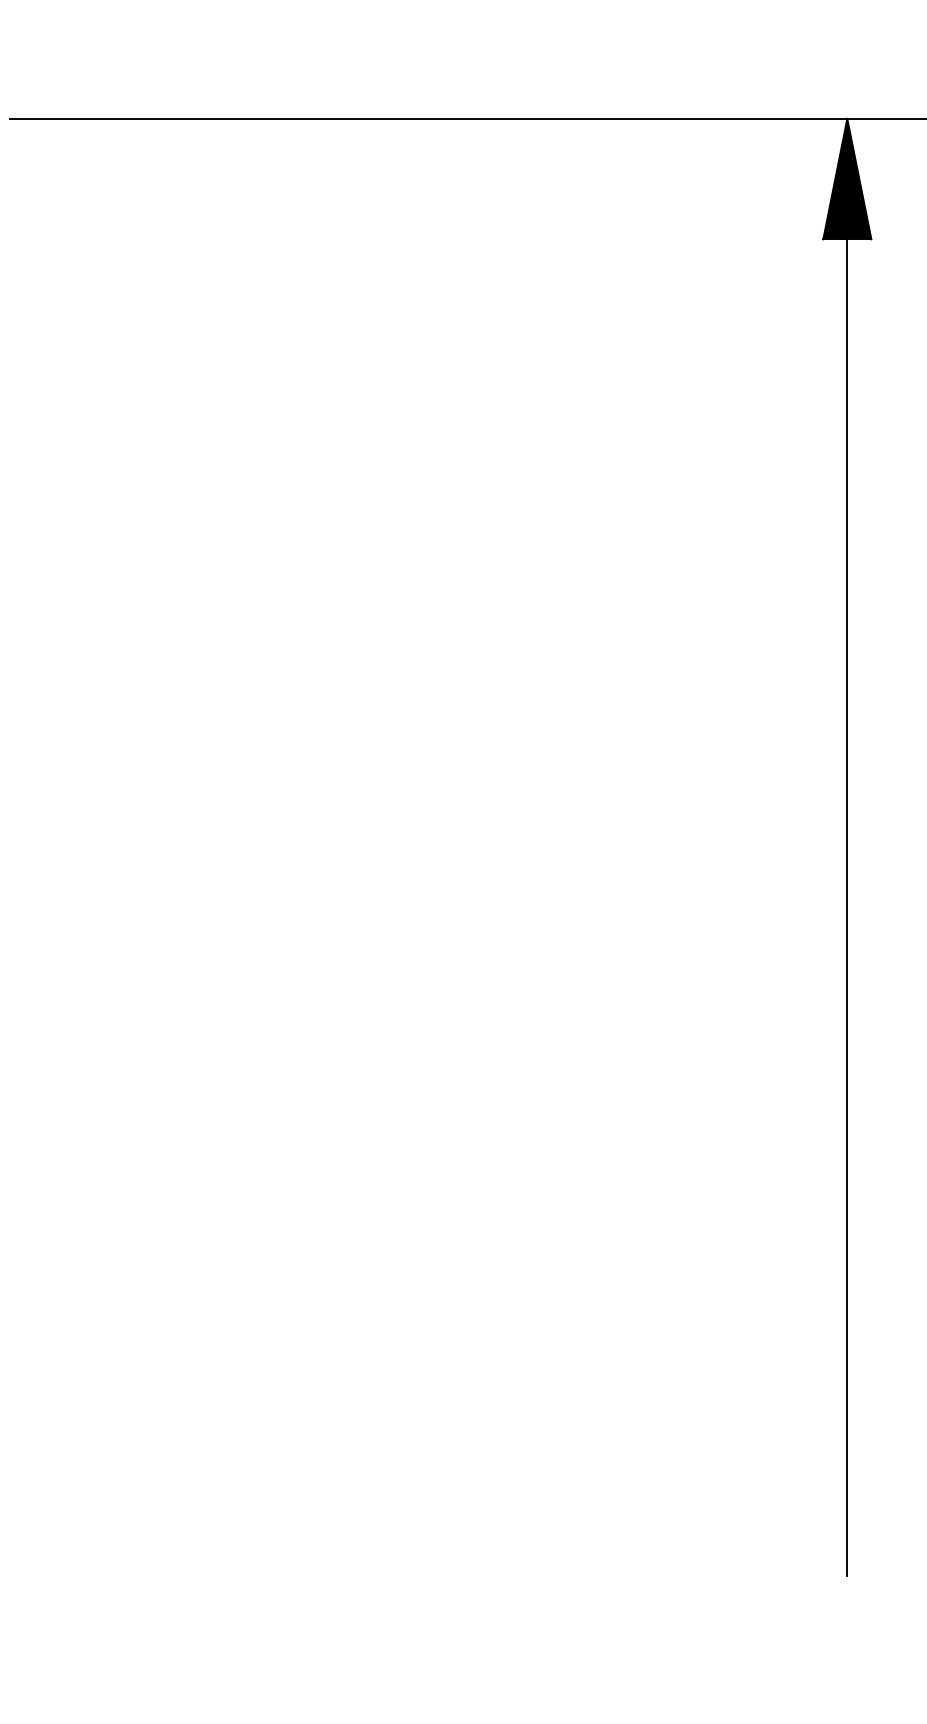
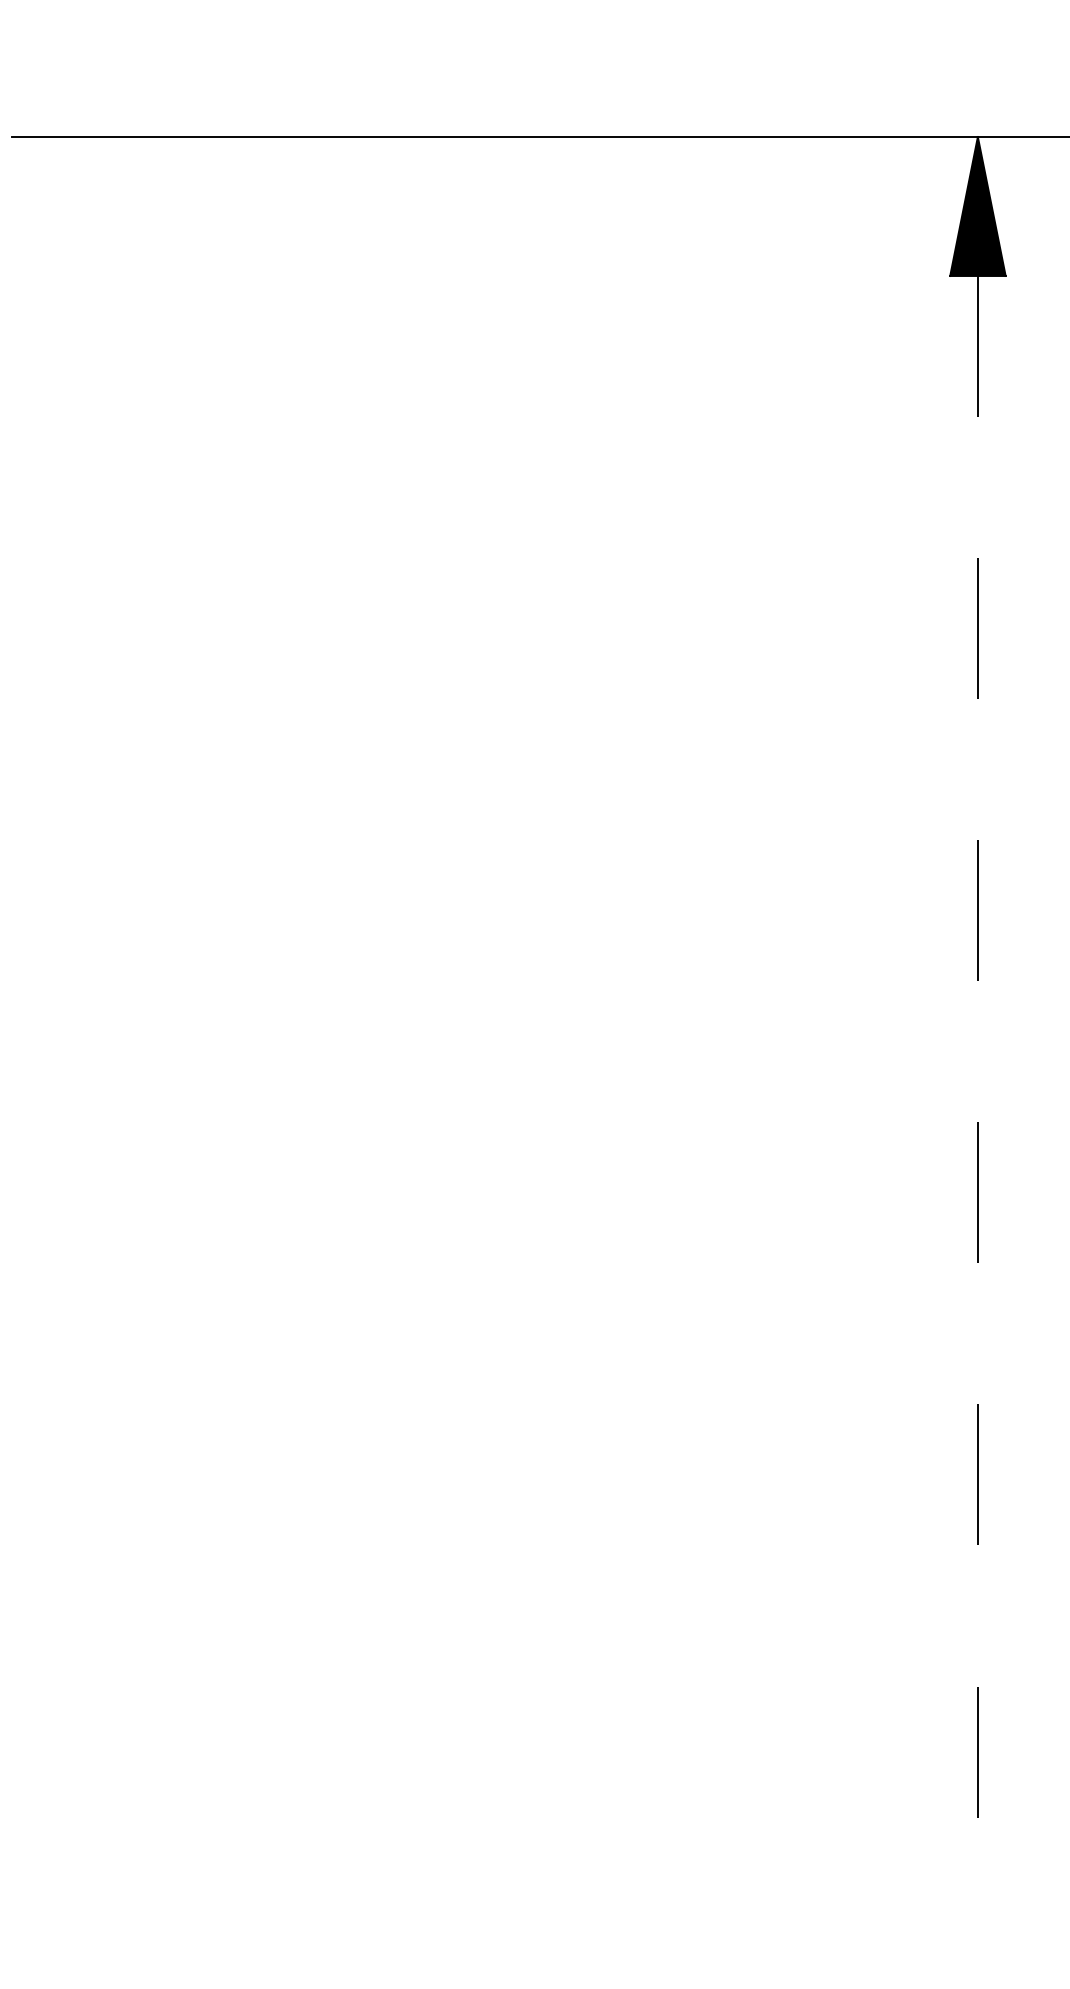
line: (846, 907) -> (977, 1047), solid -> dashed

